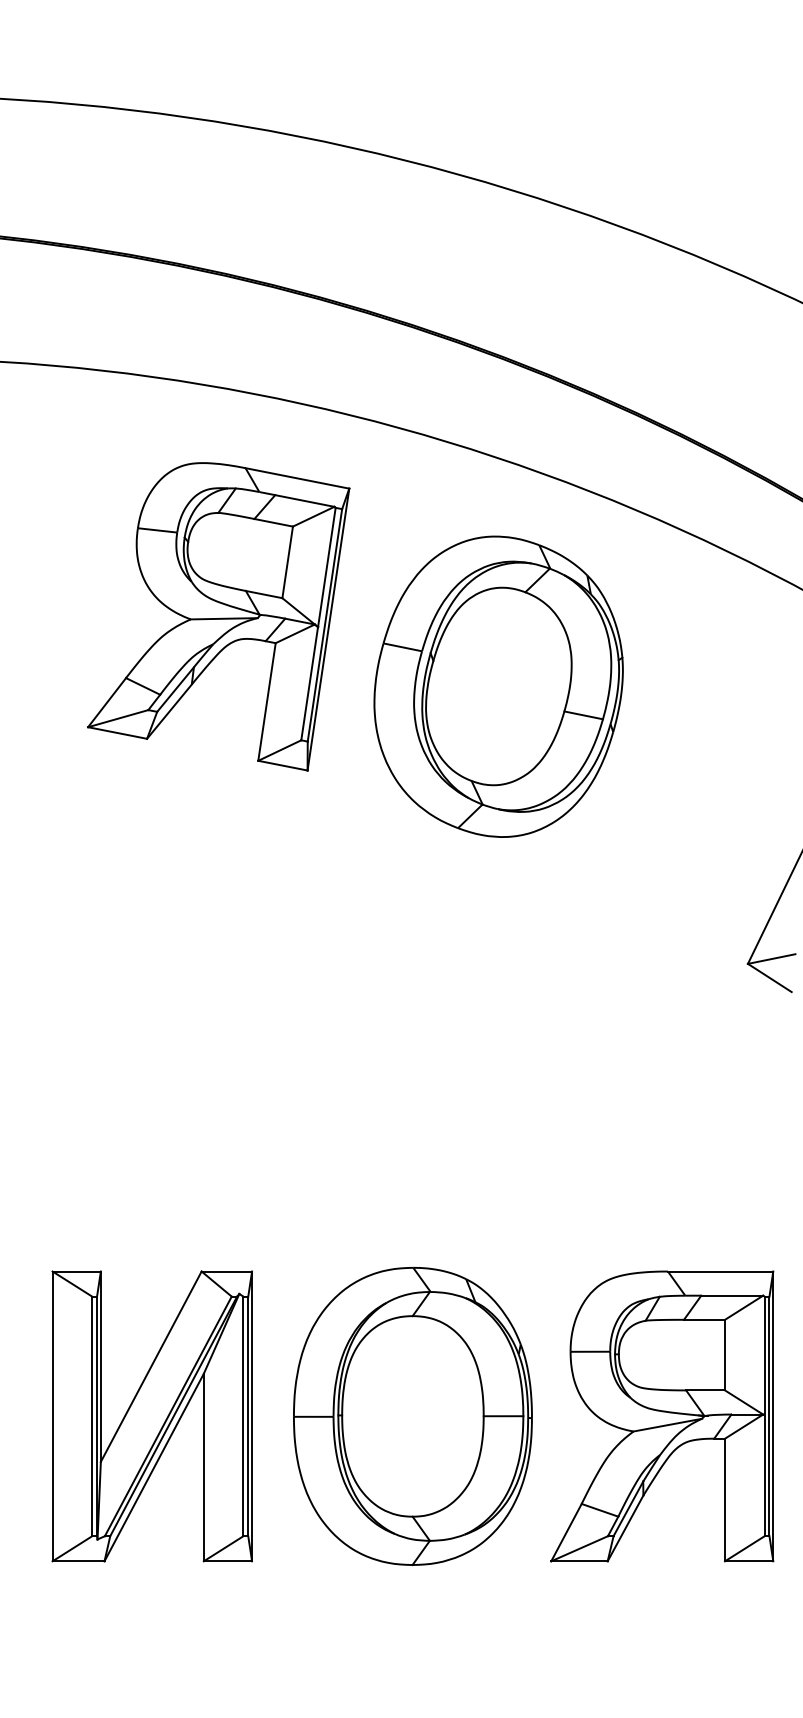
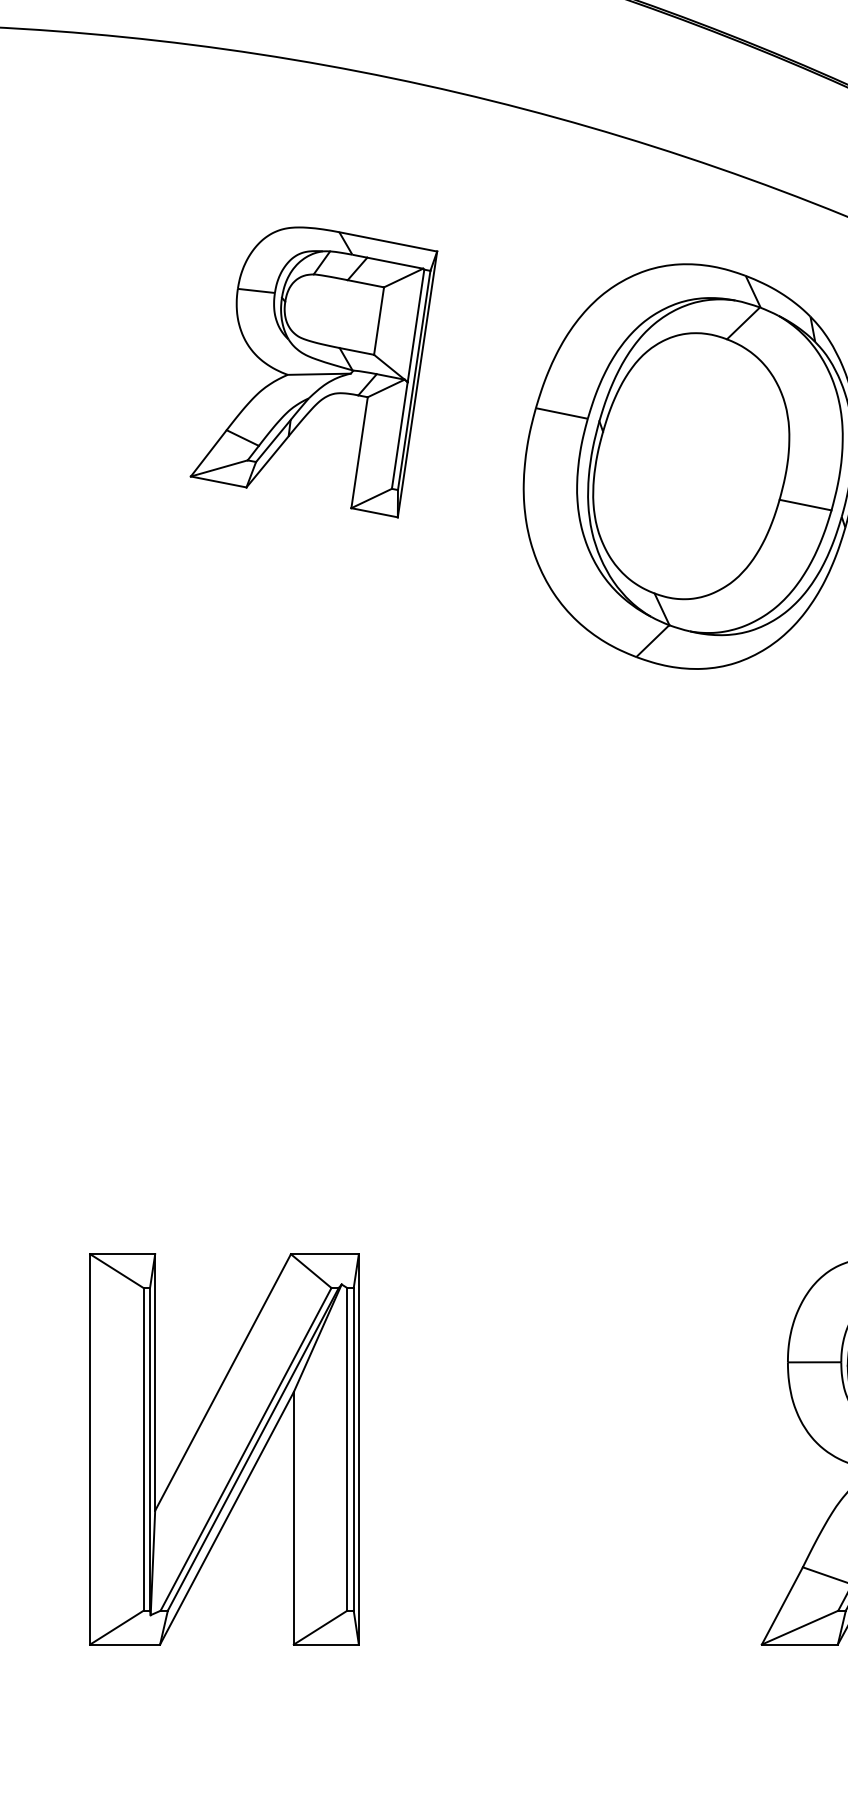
part: (218, 616) -> (313, 371), size x0.7
part: (412, 1416) -> (574, 1449), removed

